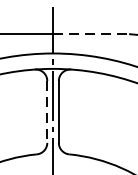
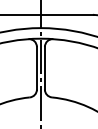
line: (91, 33) -> (67, 14), dashed -> solid
line: (46, 112) -> (36, 68), dashed -> solid

